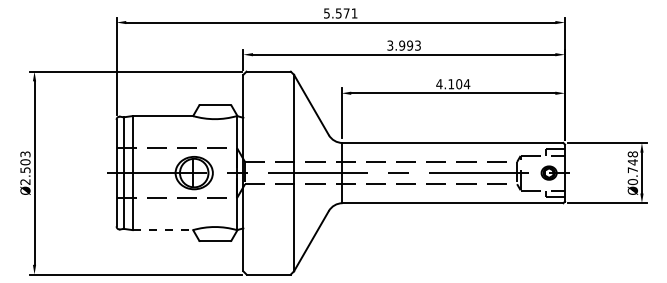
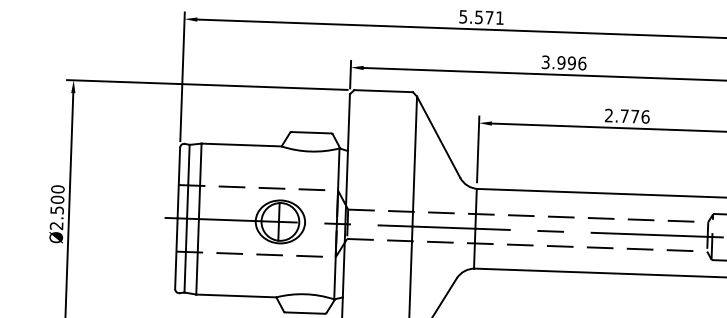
text: (418, 45) -> (583, 63), 3.993 -> 3.996
text: (453, 84) -> (627, 116), 4.104 -> 2.776
text: (25, 154) -> (57, 189), Ø2.503 -> Ø2.500
line: (163, 230) -> (237, 296), dashed -> solid

